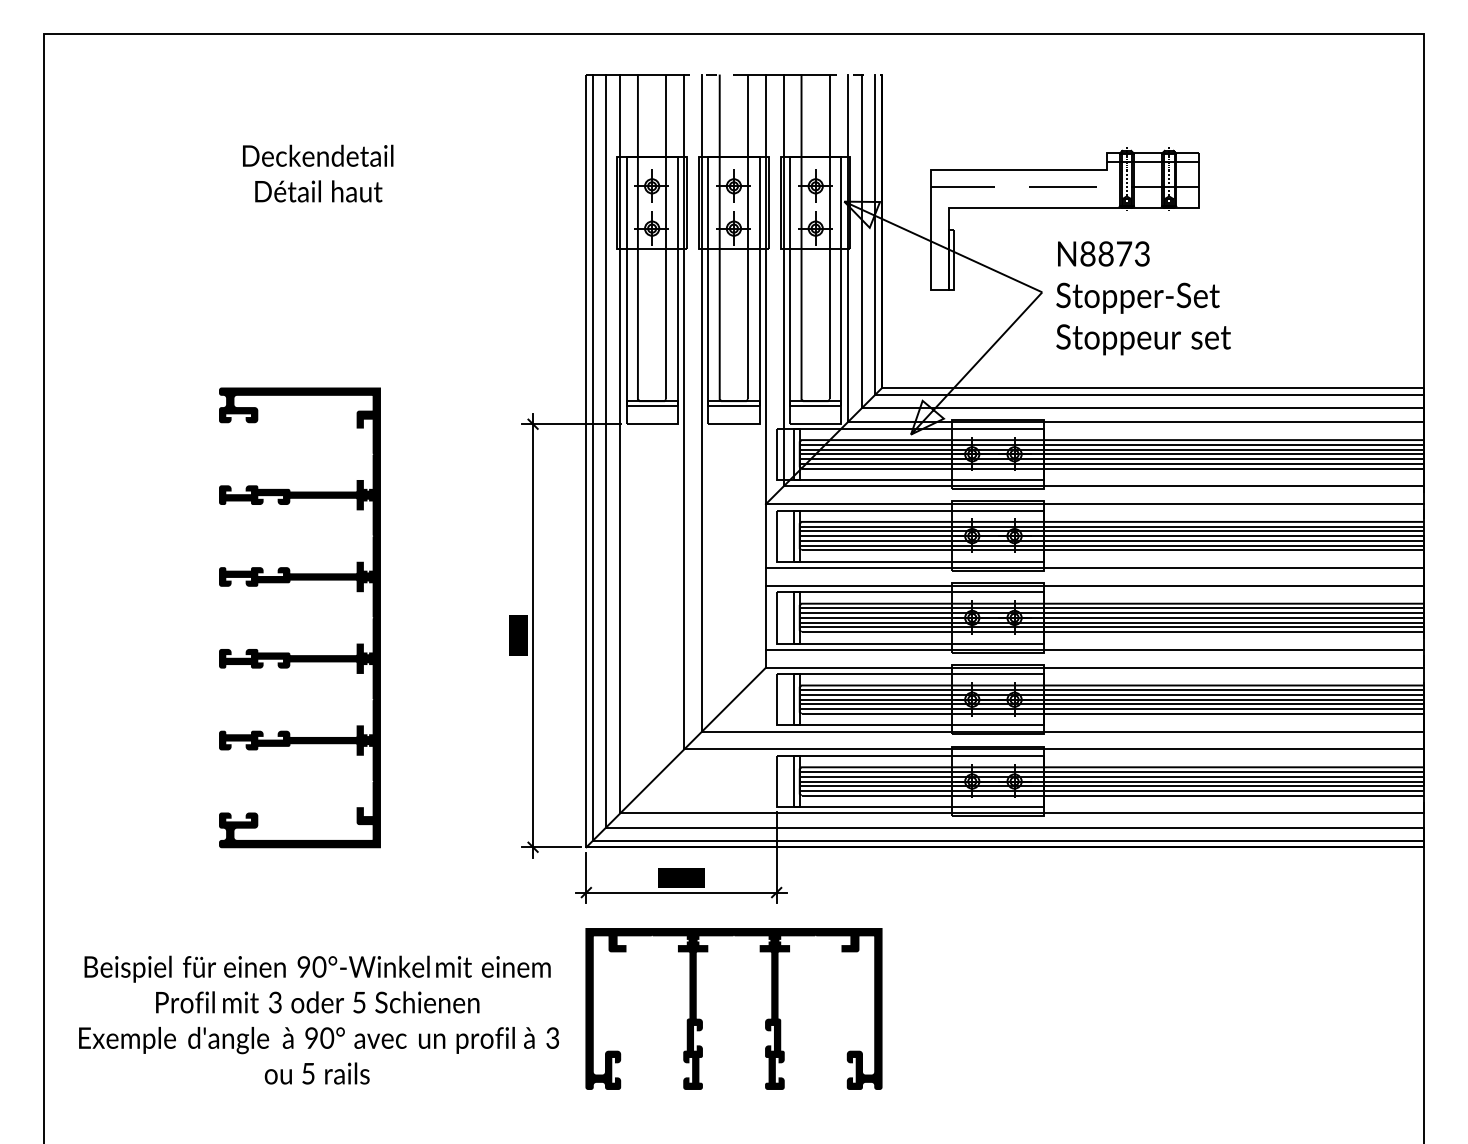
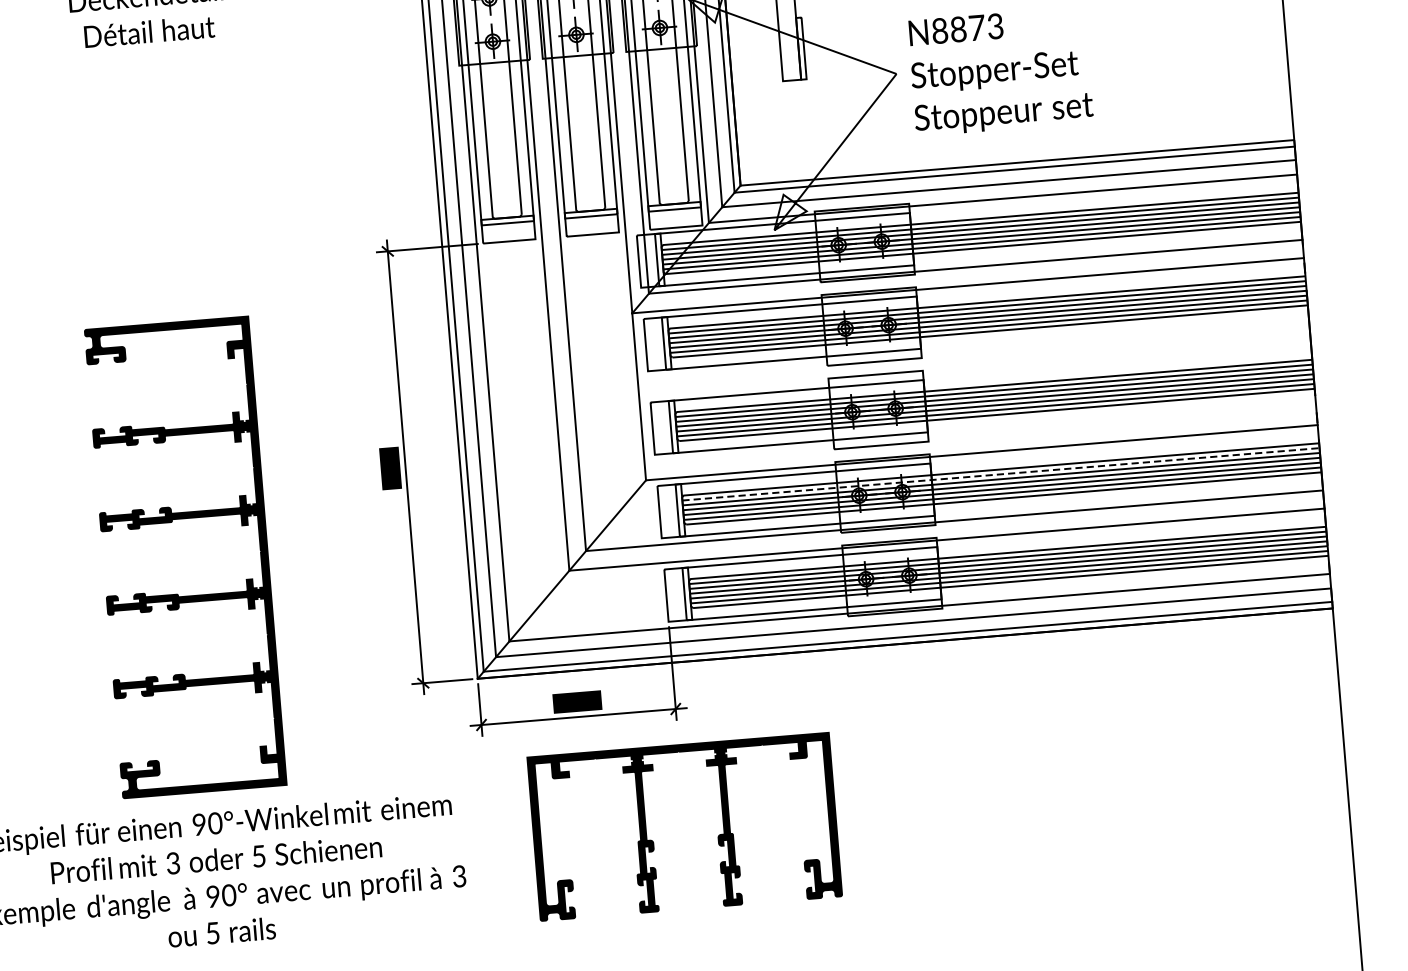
line: (1094, 568) -> (973, 351), removed
part: (288, 583) -> (171, 523), moved
line: (1094, 585) -> (974, 368), removed
line: (1094, 649) -> (979, 434), removed
line: (1112, 690) -> (1001, 474), solid -> dashed
part: (702, 1020) -> (653, 841), moved

